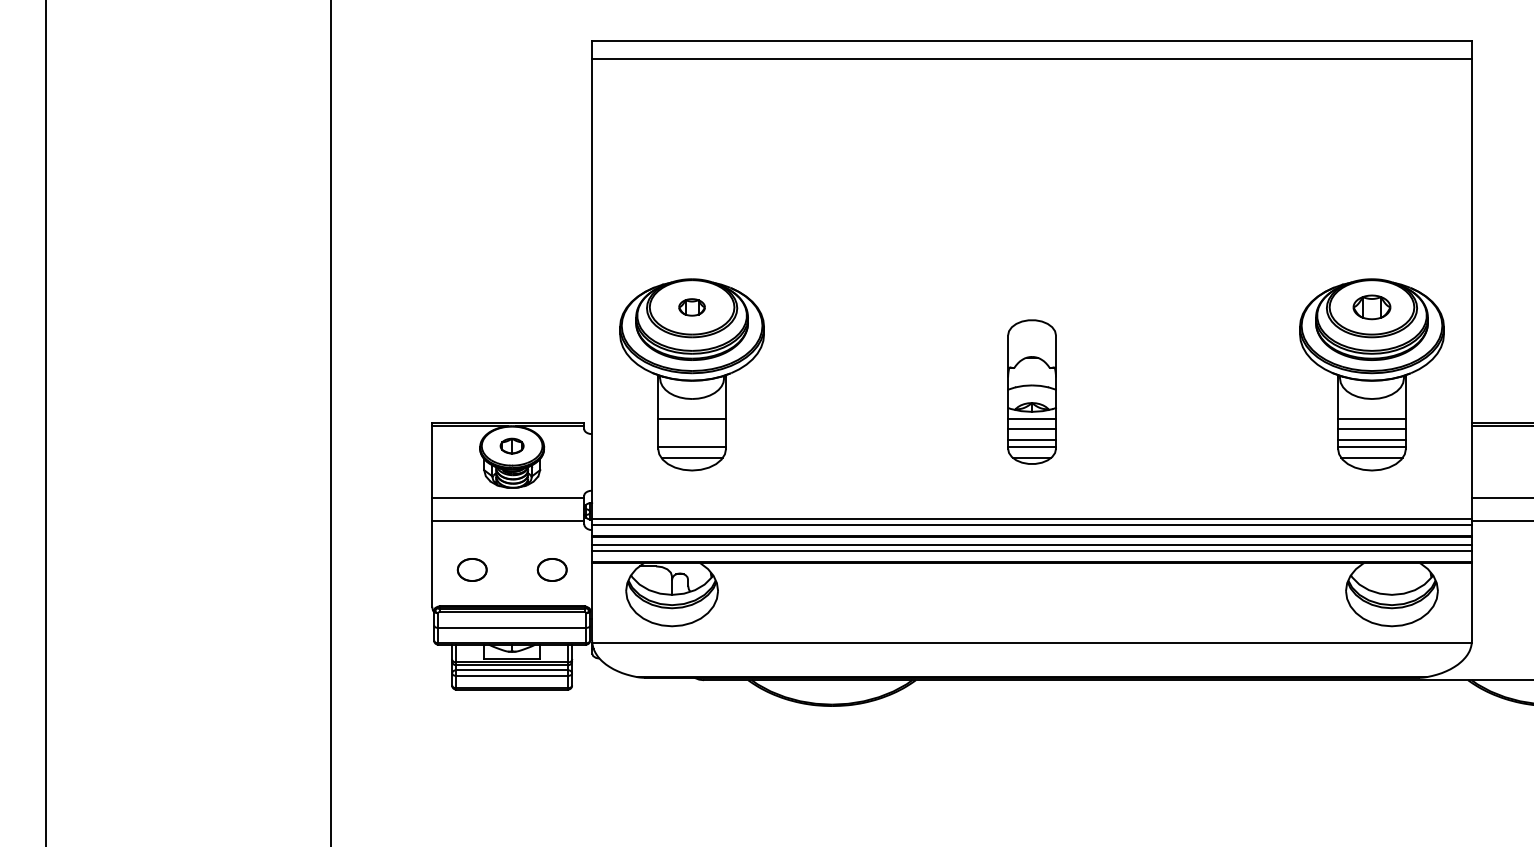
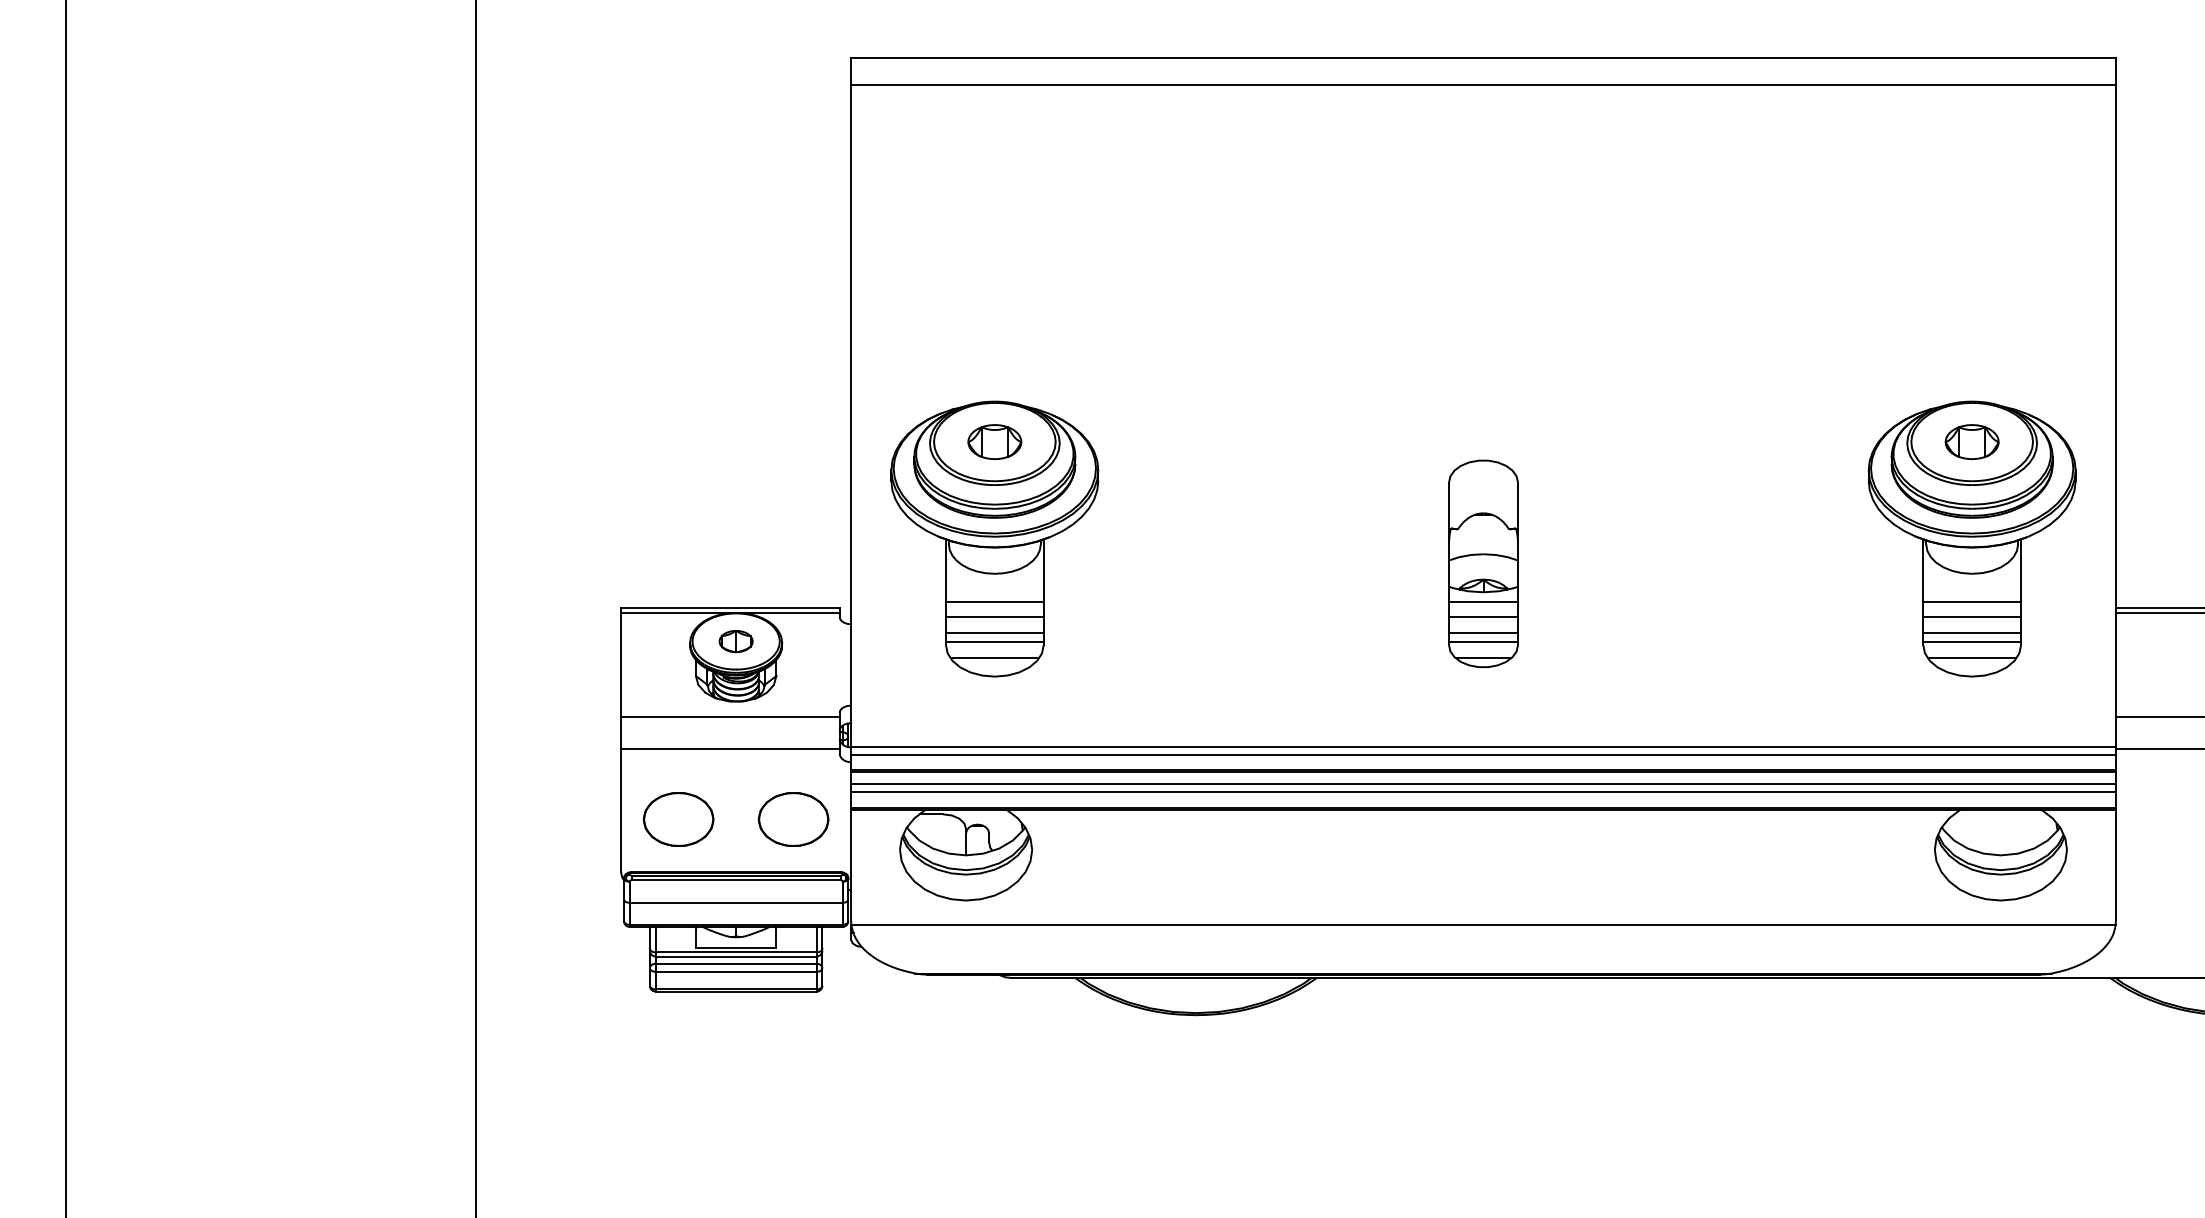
part: (691, 307) -> (993, 442), size x1.43
line: (692, 428) -> (995, 616), added
line: (692, 440) -> (995, 633), added
part: (472, 569) -> (679, 818), size x1.67
part: (552, 569) -> (794, 818), size x1.67

